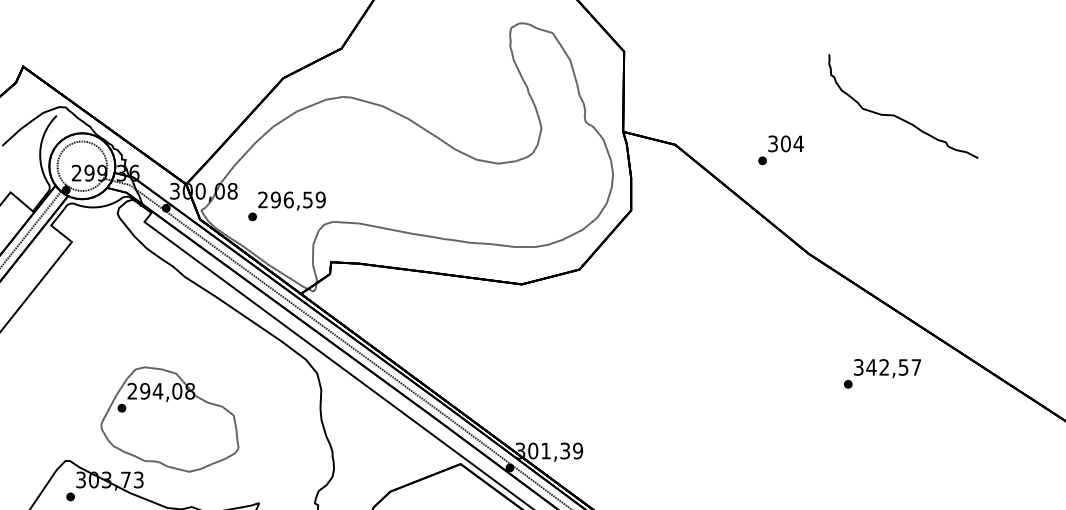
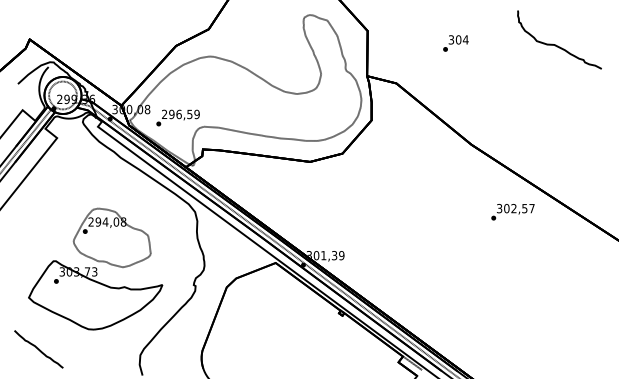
curve: (897, 114) -> (556, 44), moved
text: (780, 150) -> (455, 43), moved
text: (871, 367) -> (506, 208), 342,57 -> 302,57

